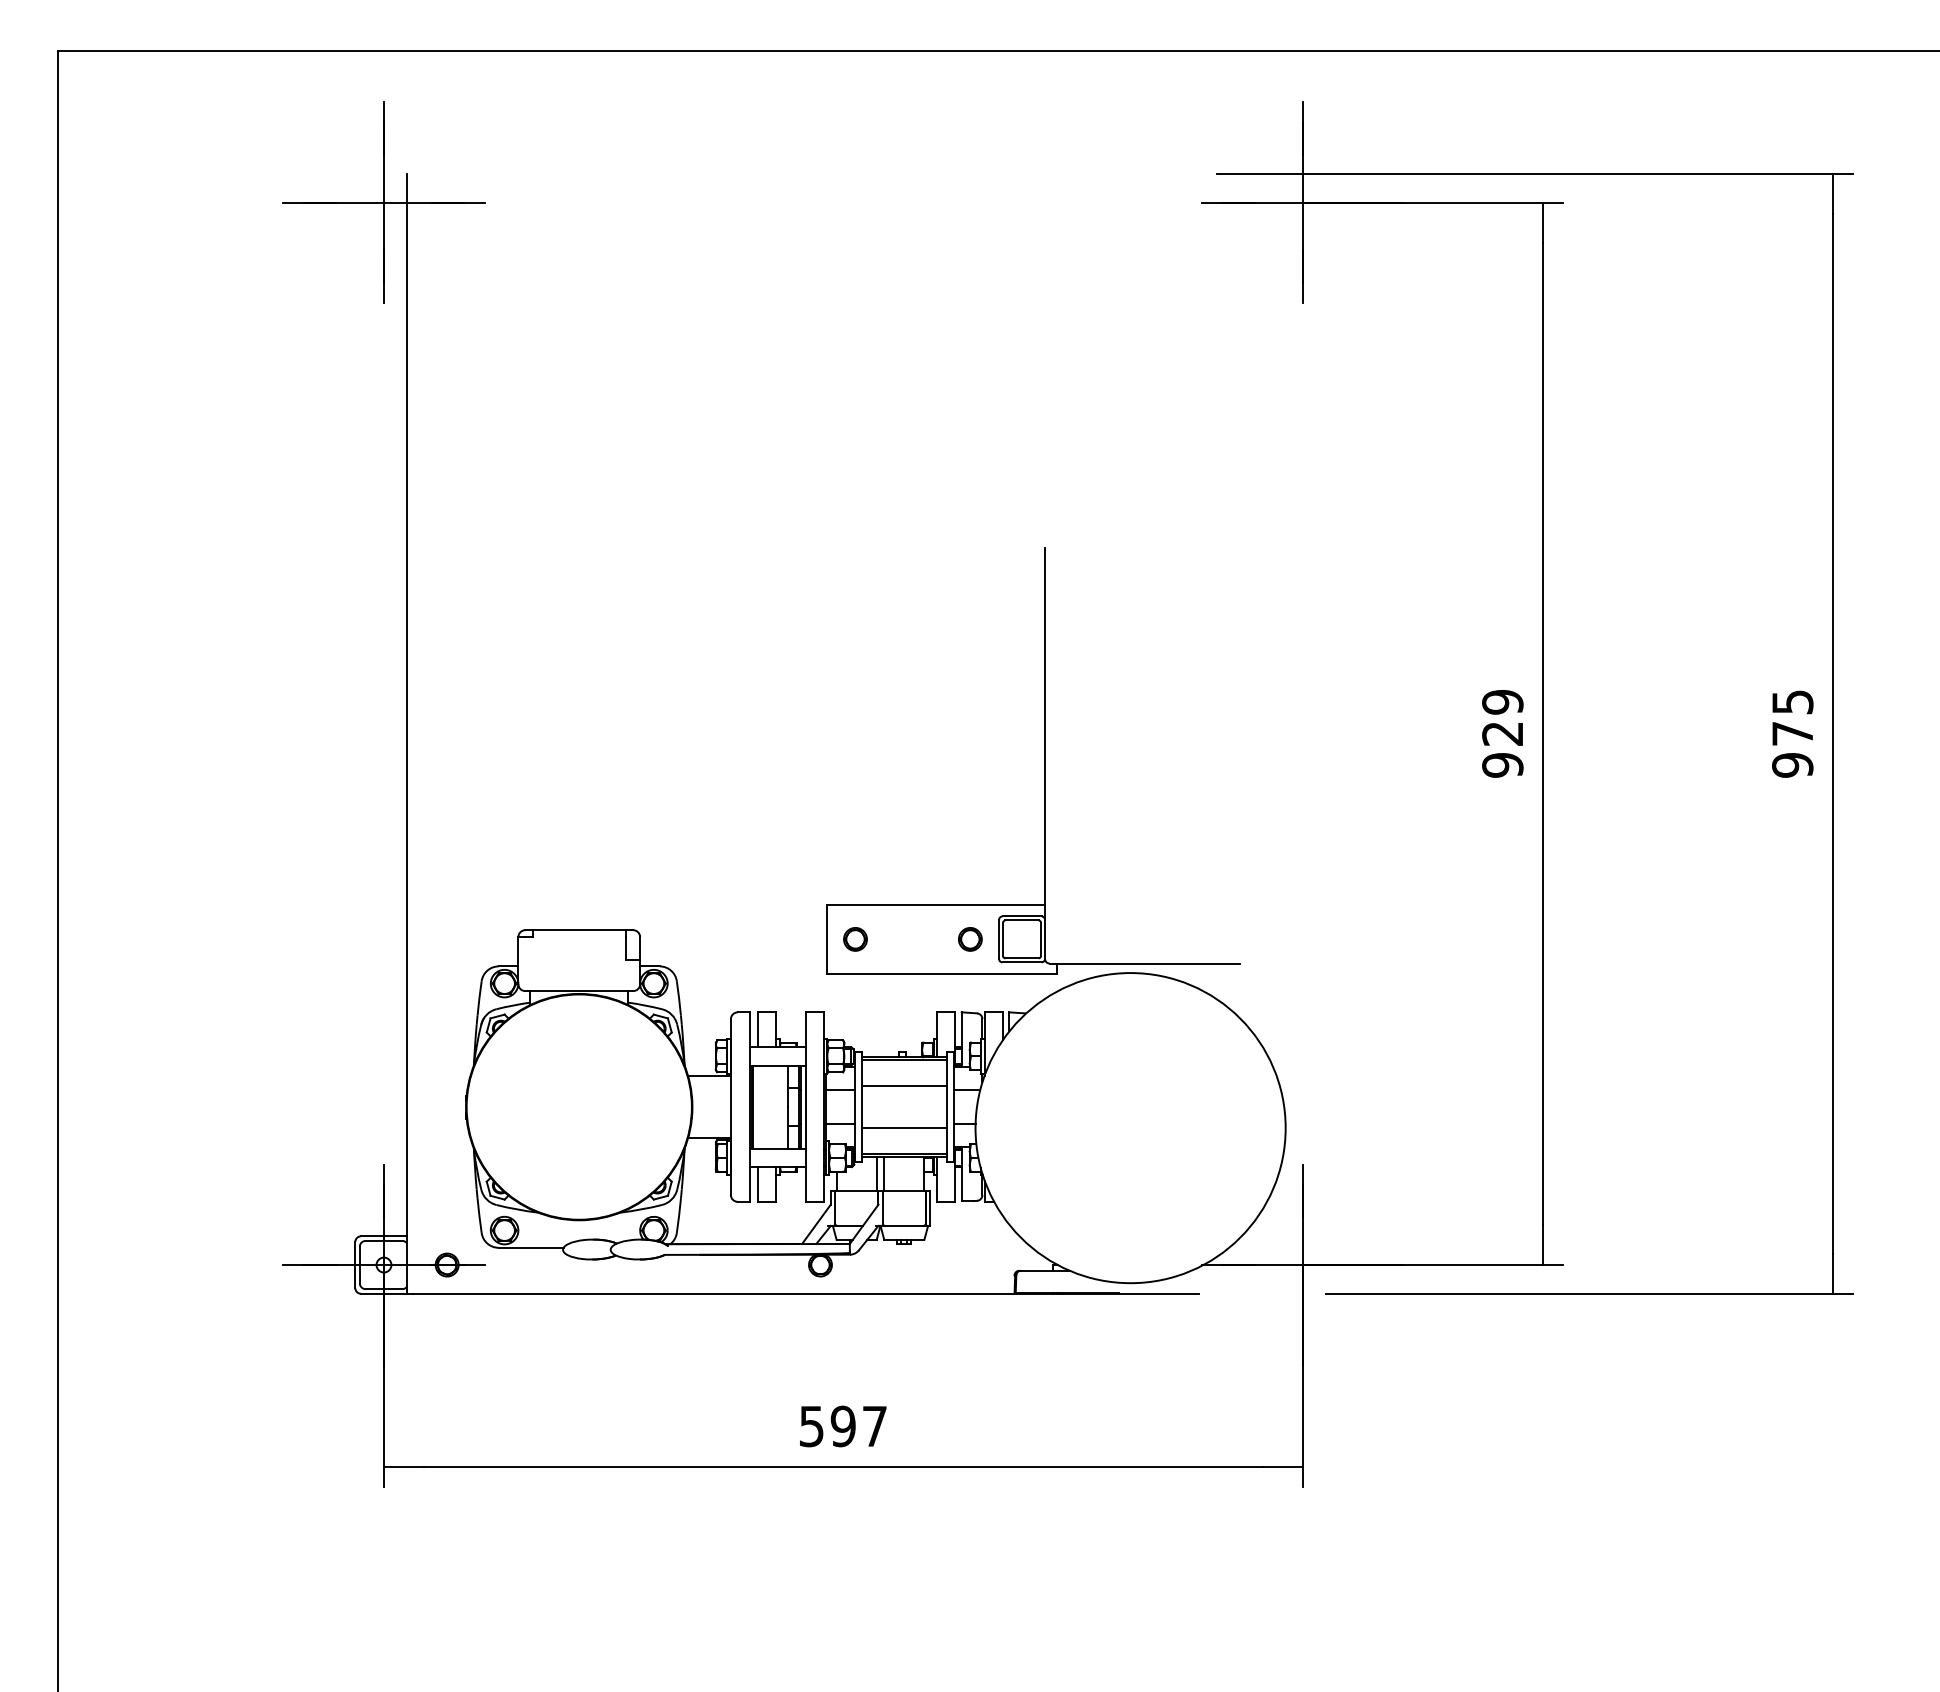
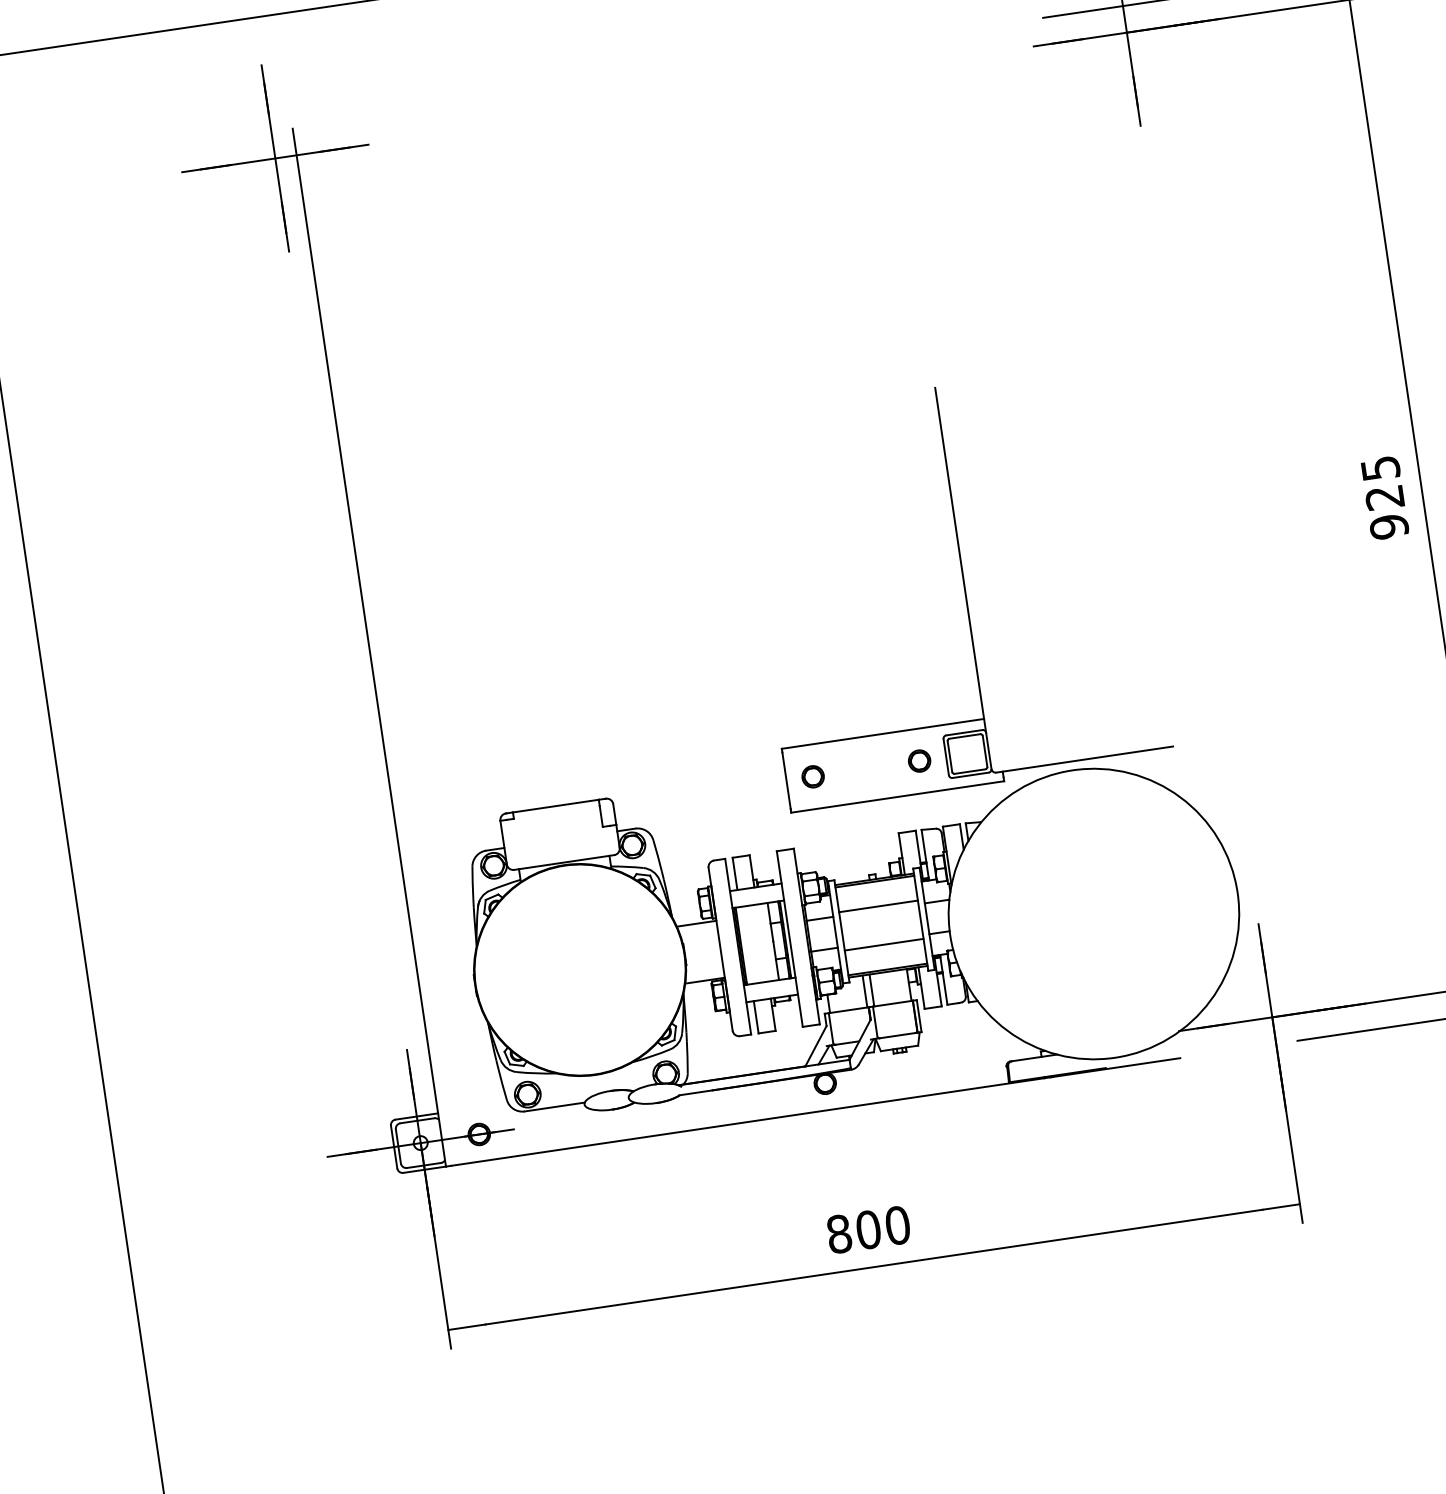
text: (1502, 702) -> (1380, 468), 929 -> 925
text: (843, 1426) -> (868, 1229), 597 -> 800

